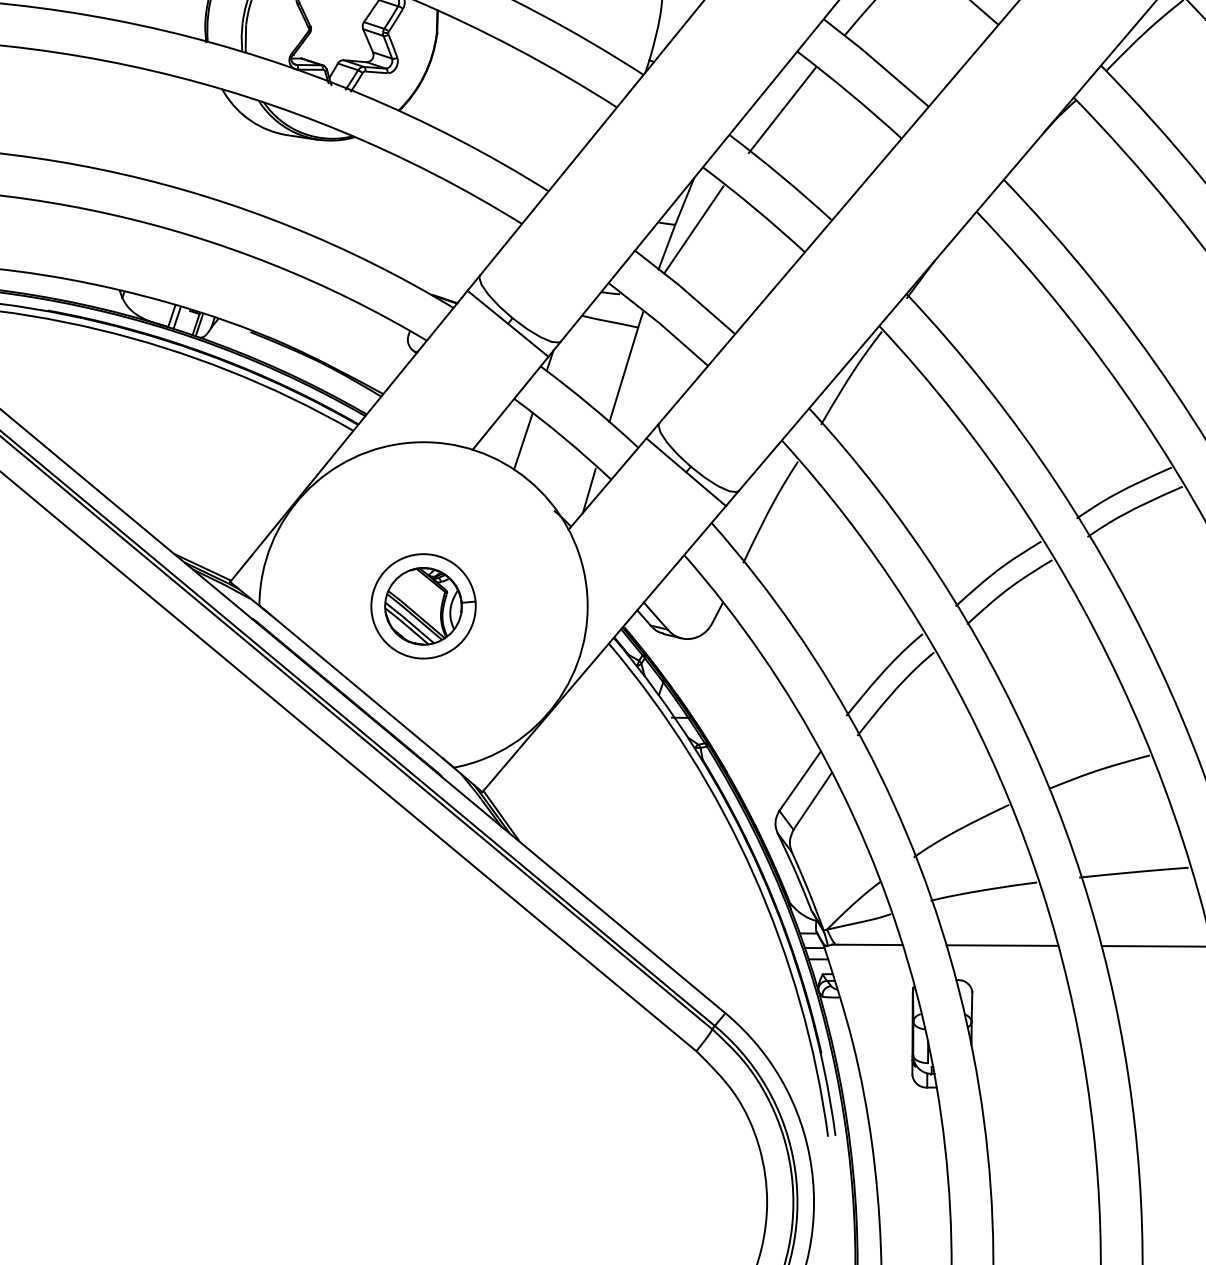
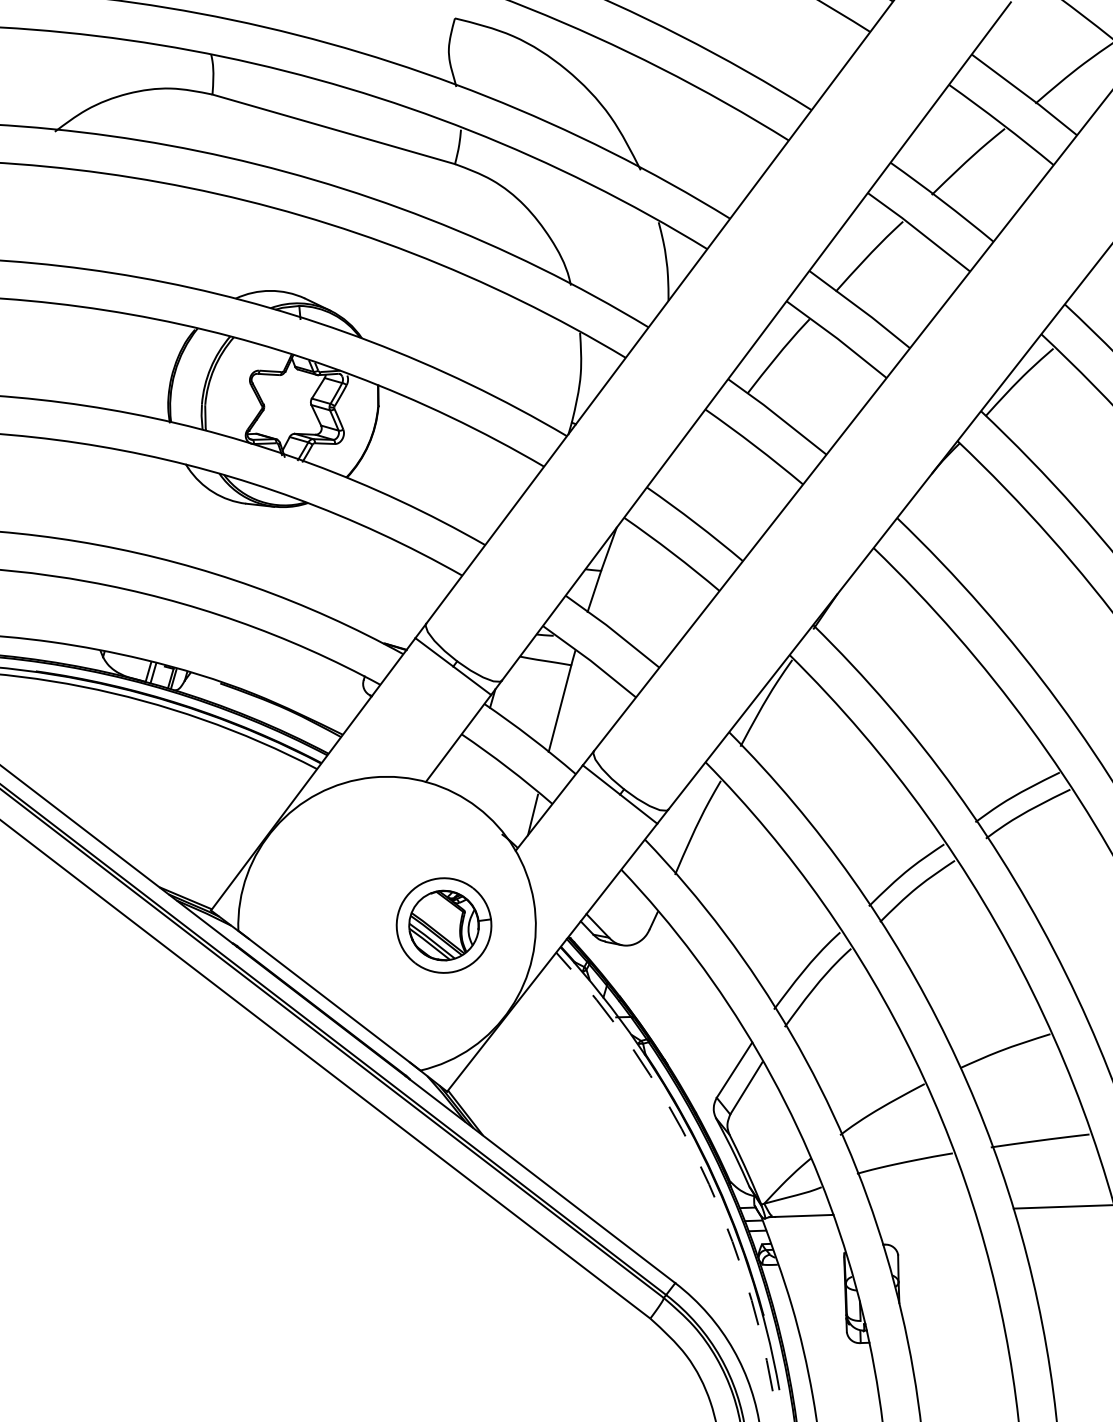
line: (781, 110) -> (693, 463), removed
line: (693, 229) -> (617, 574), removed
line: (523, 441) -> (471, 772), removed
part: (422, 606) -> (443, 925), moved
arc: (753, 874) -> (695, 1156), solid -> dashed
line: (1002, 945) -> (923, 1211), removed

